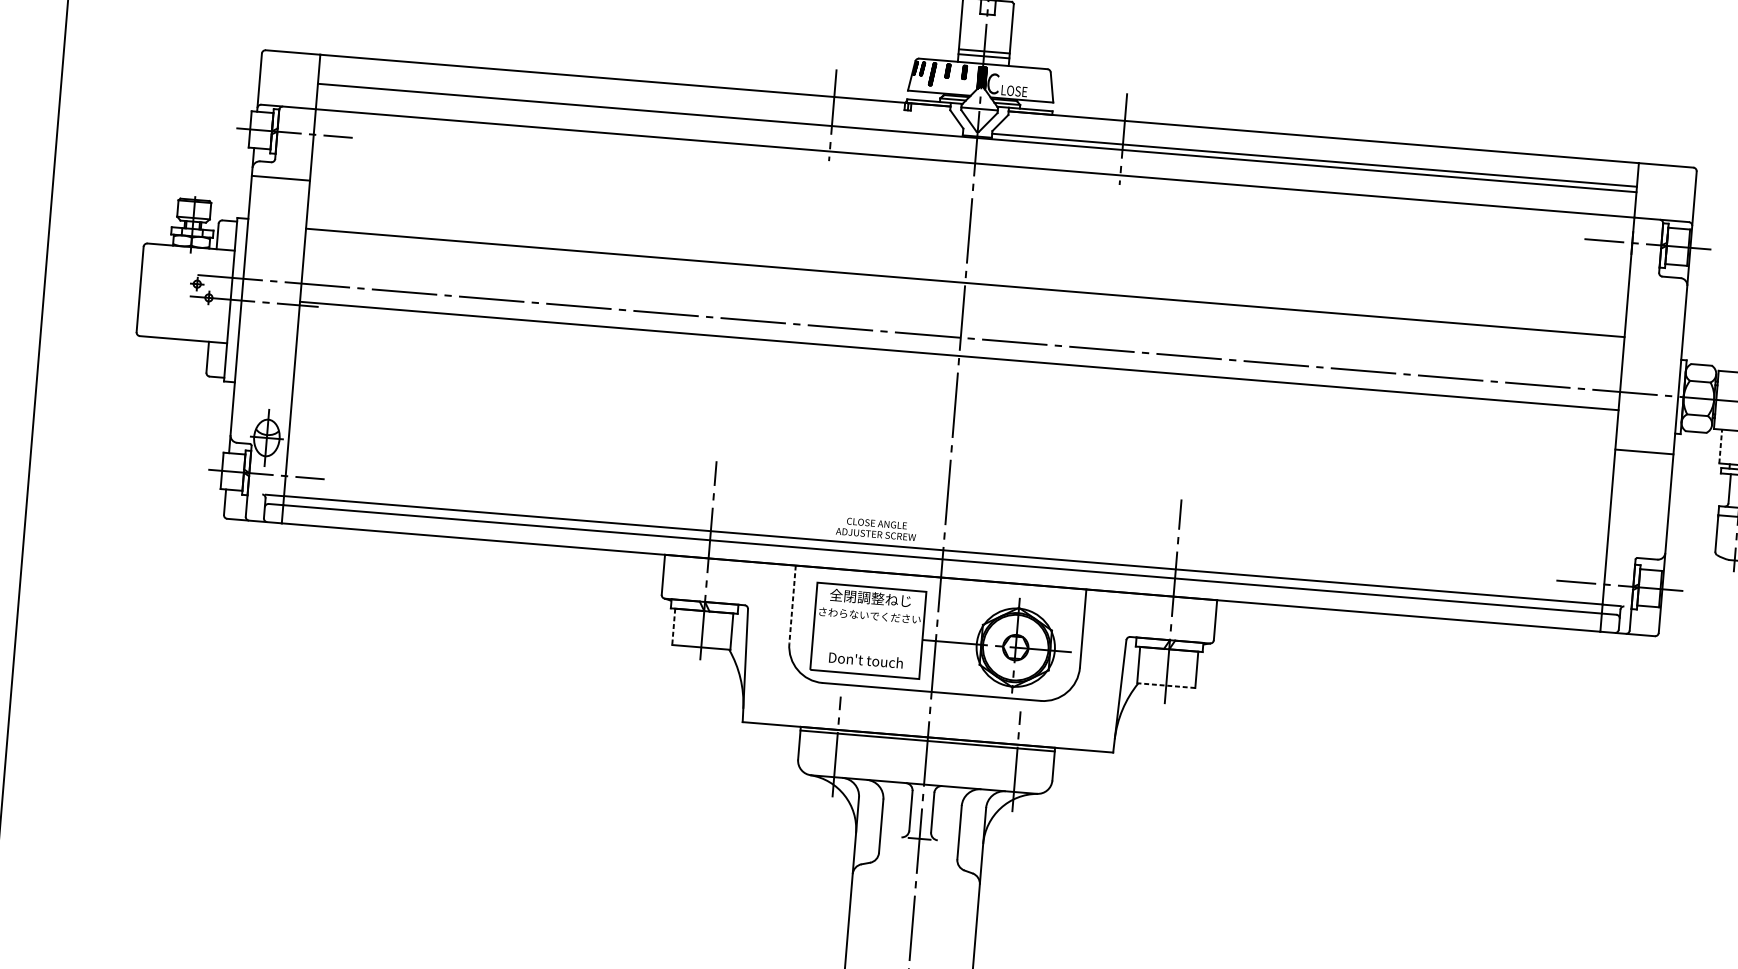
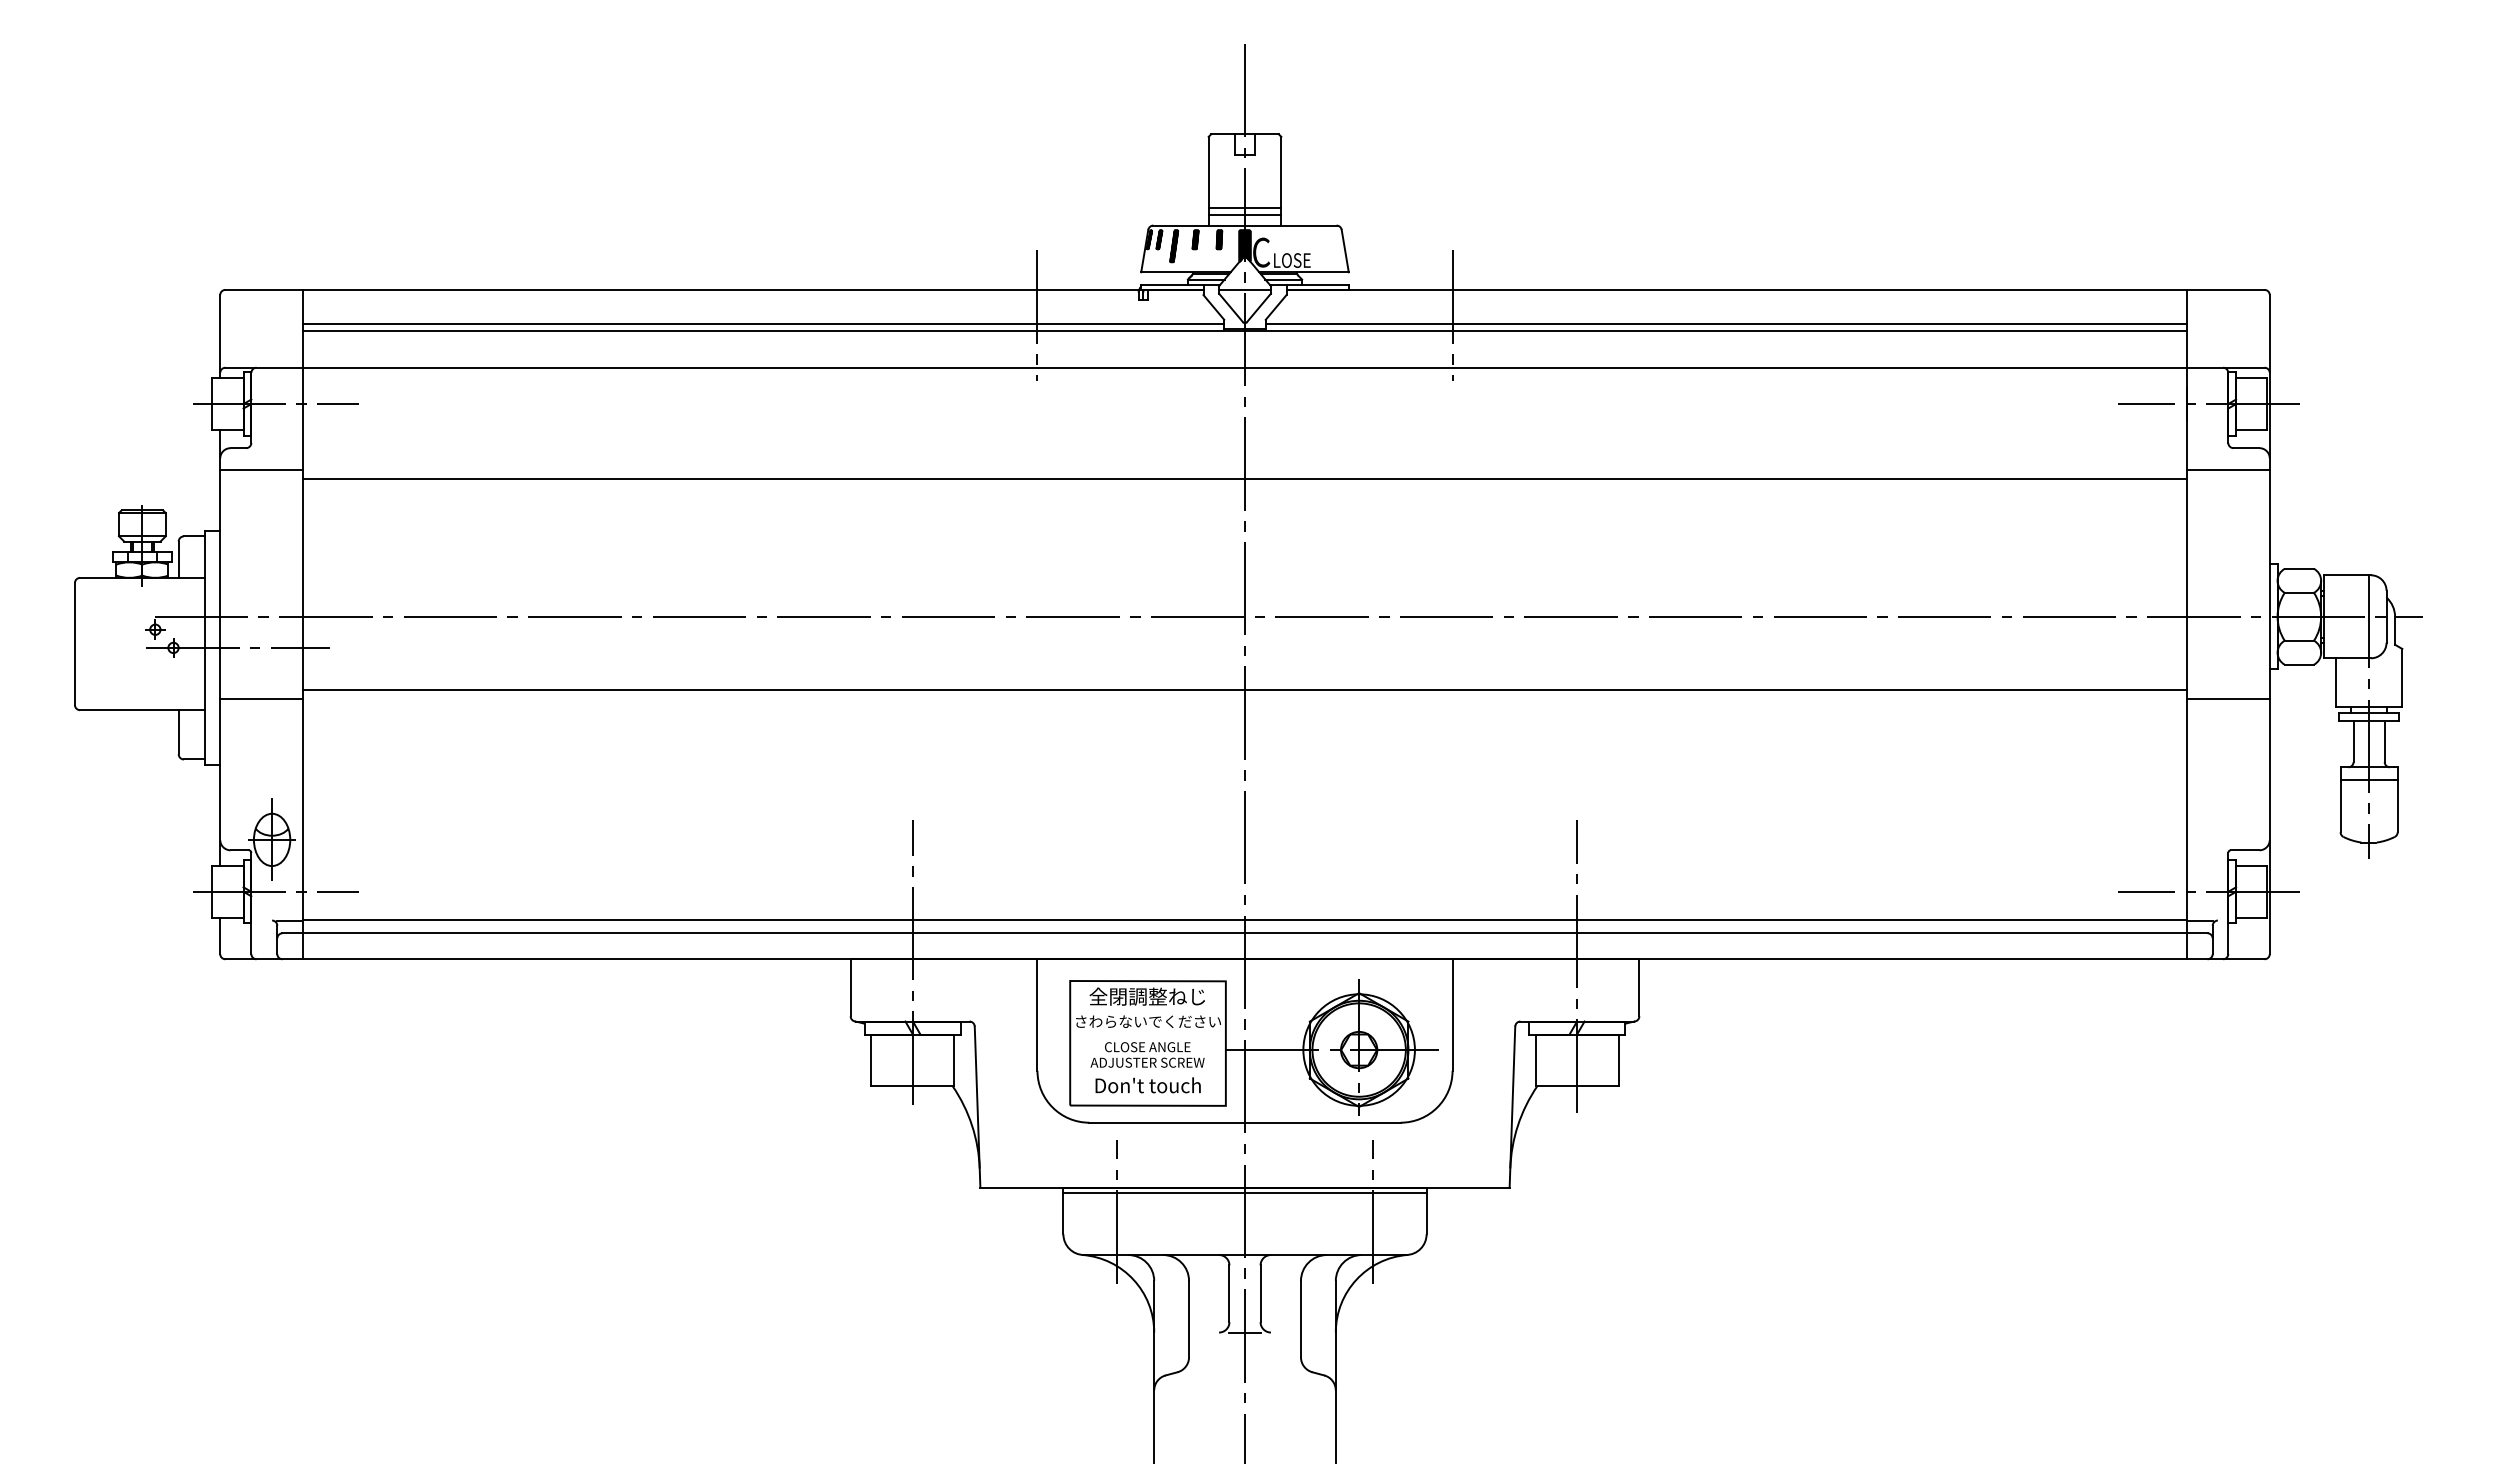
line: (640, 104) -> (763, 323), added
line: (964, 282) -> (1244, 479), moved
line: (1657, 291) -> (2227, 469), added
line: (267, 339) -> (261, 699), added
line: (958, 355) -> (1244, 689), moved
line: (1720, 445) -> (2335, 681), dashed -> solid
text: (876, 528) -> (1147, 1054), moved
line: (792, 604) -> (1037, 1015), dashed -> solid
line: (673, 626) -> (871, 1060), dashed -> solid
line: (1166, 685) -> (1577, 1086), dashed -> solid

